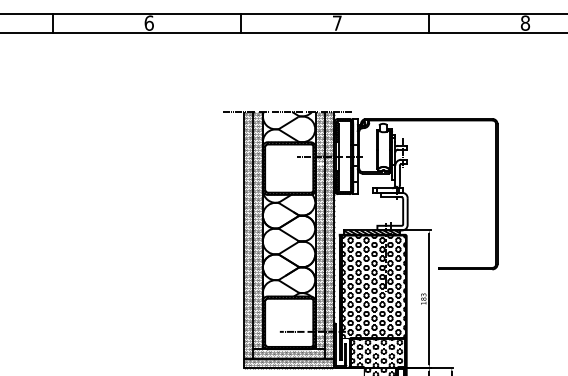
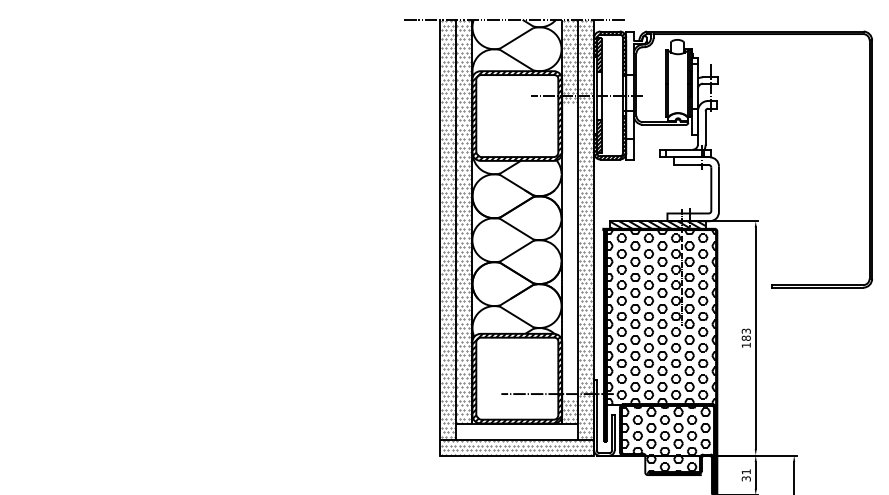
hatch: (320, 247) -> (570, 250), removed
hatch: (289, 353) -> (517, 430), removed

